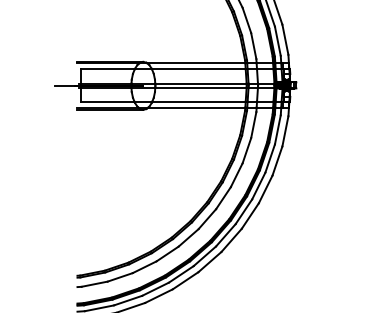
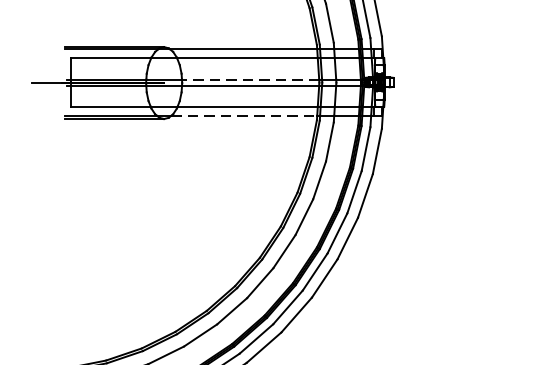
line: (200, 83) -> (249, 79), solid -> dashed
line: (196, 107) -> (243, 115), solid -> dashed

